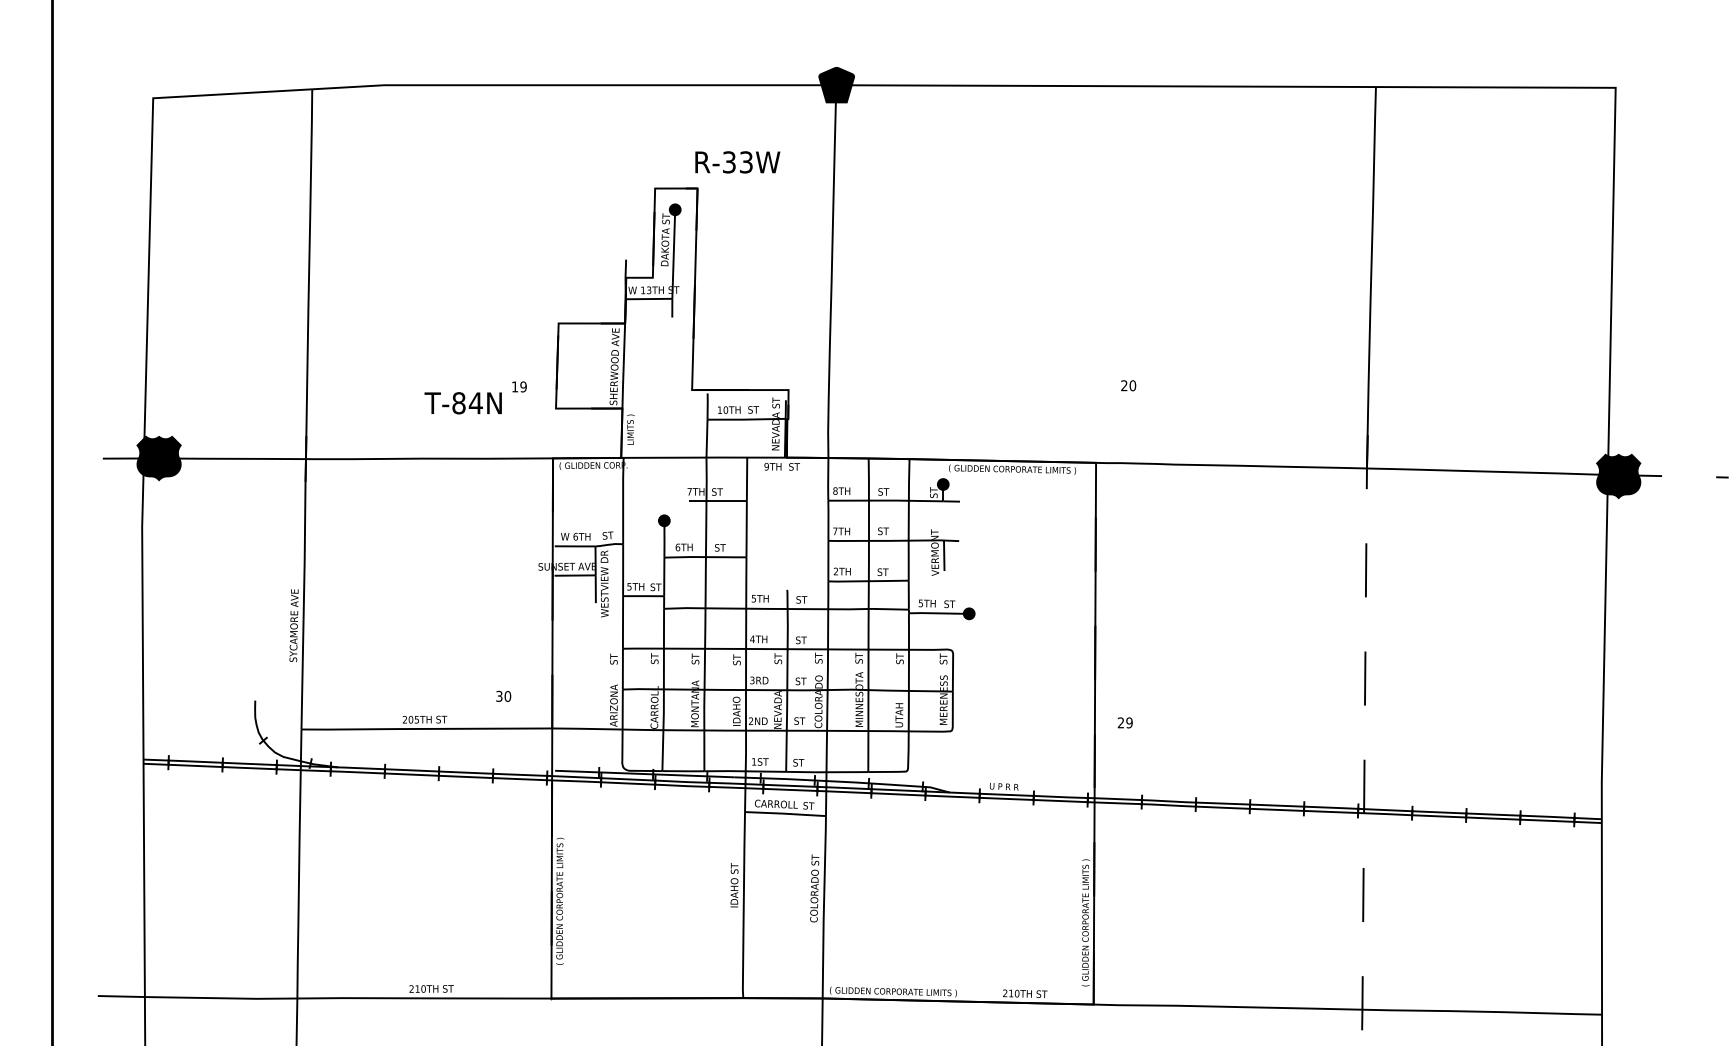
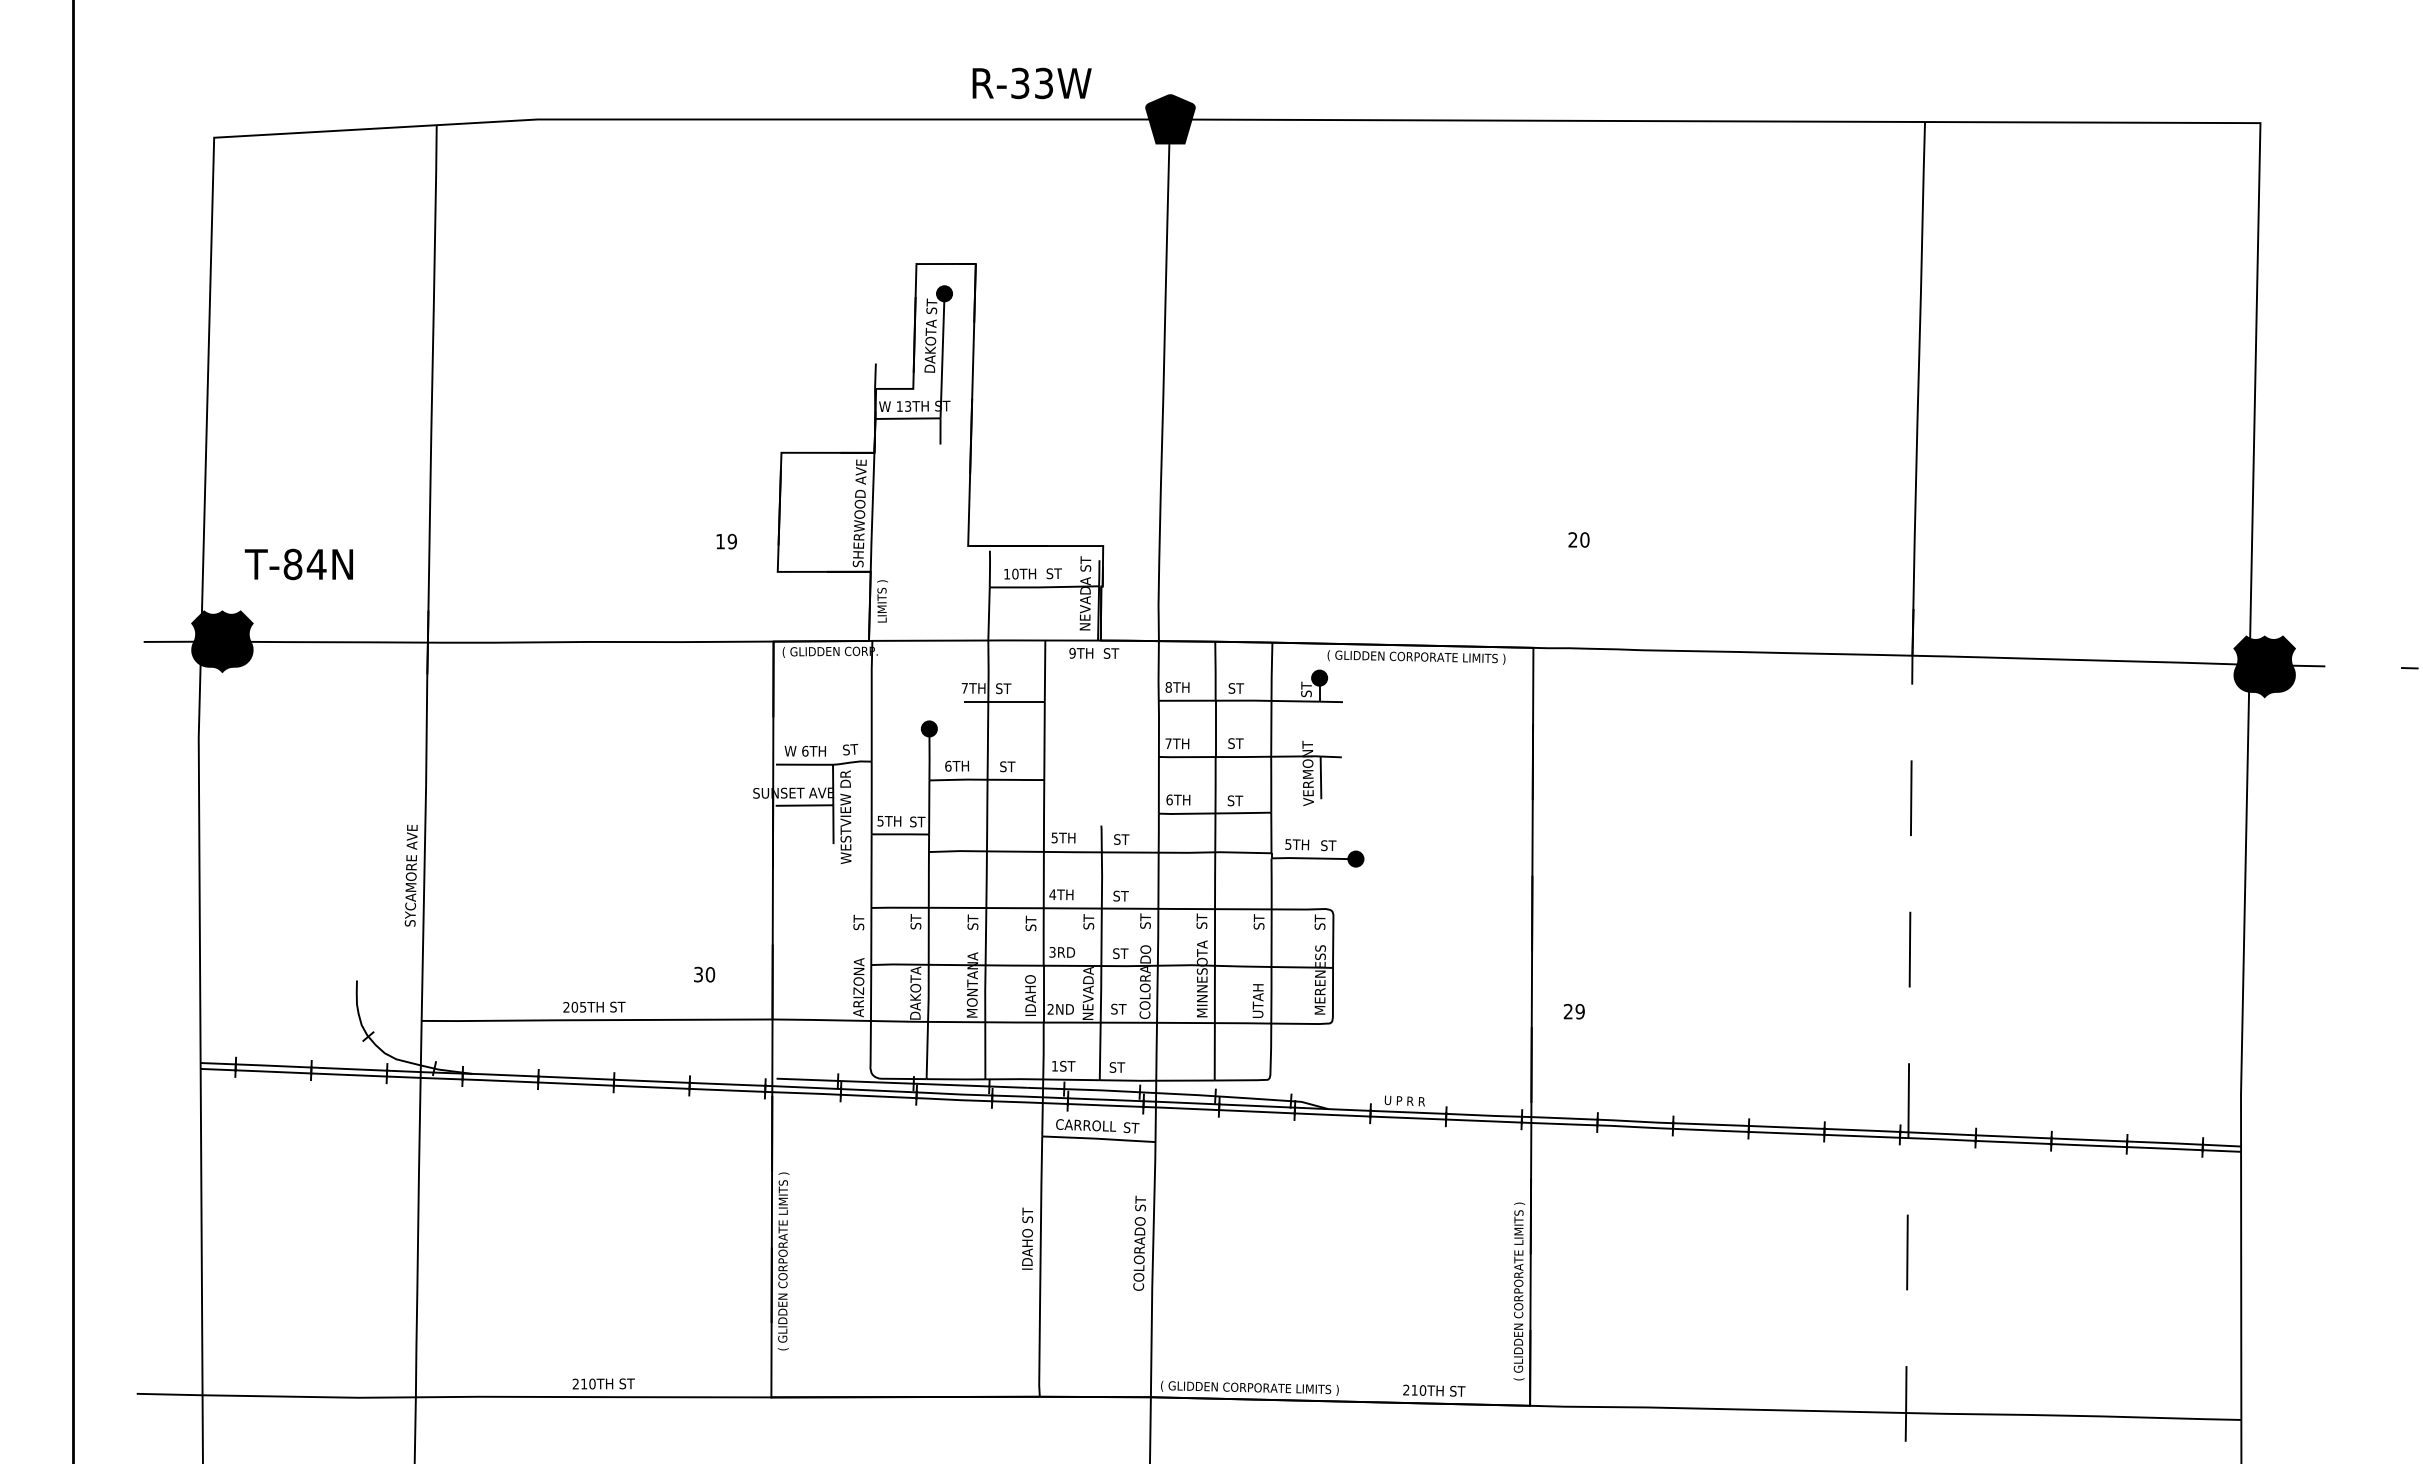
text: (737, 162) -> (1031, 83), moved
text: (462, 403) -> (298, 564), moved
text: (835, 571) -> (1169, 799), 2TH -> 6TH
text: (654, 707) -> (915, 990), CARROLL -> DAKOTA

